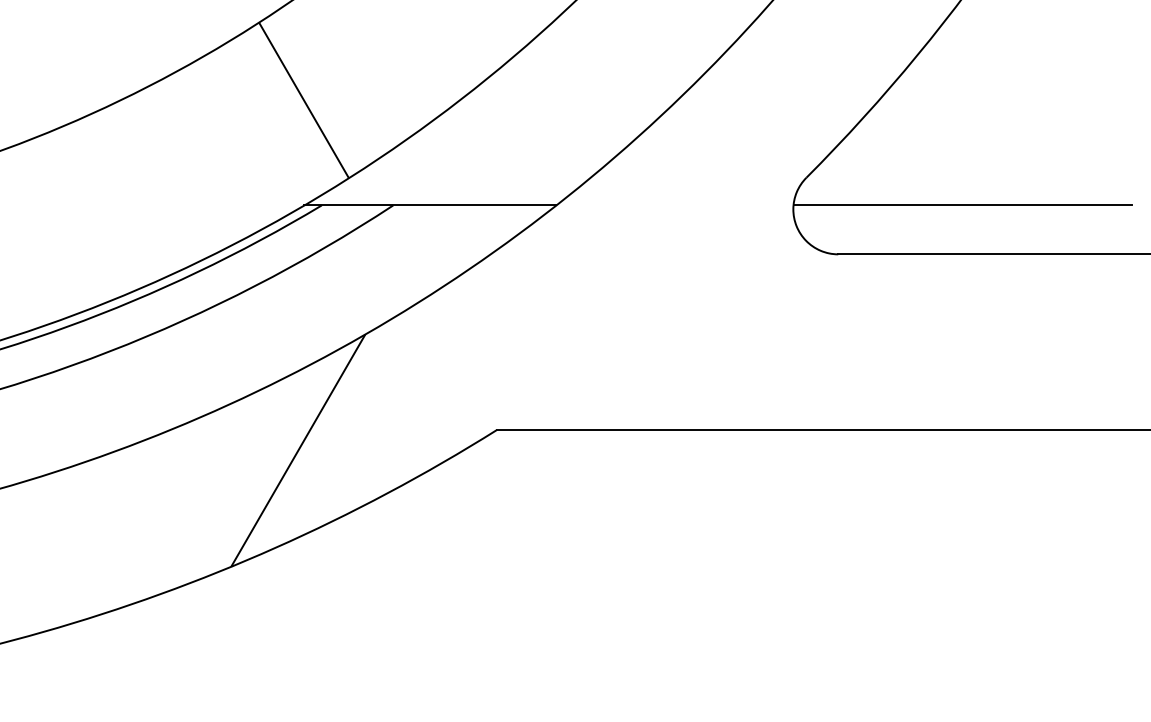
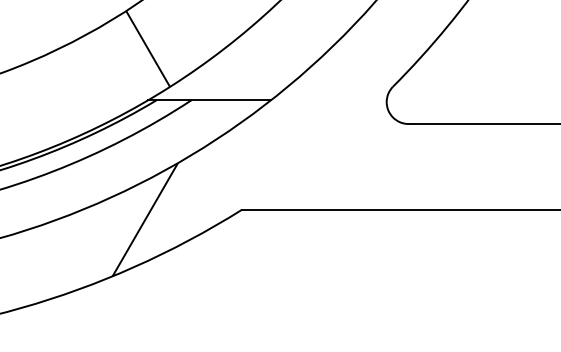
line: (961, 206) -> (468, 100), removed

